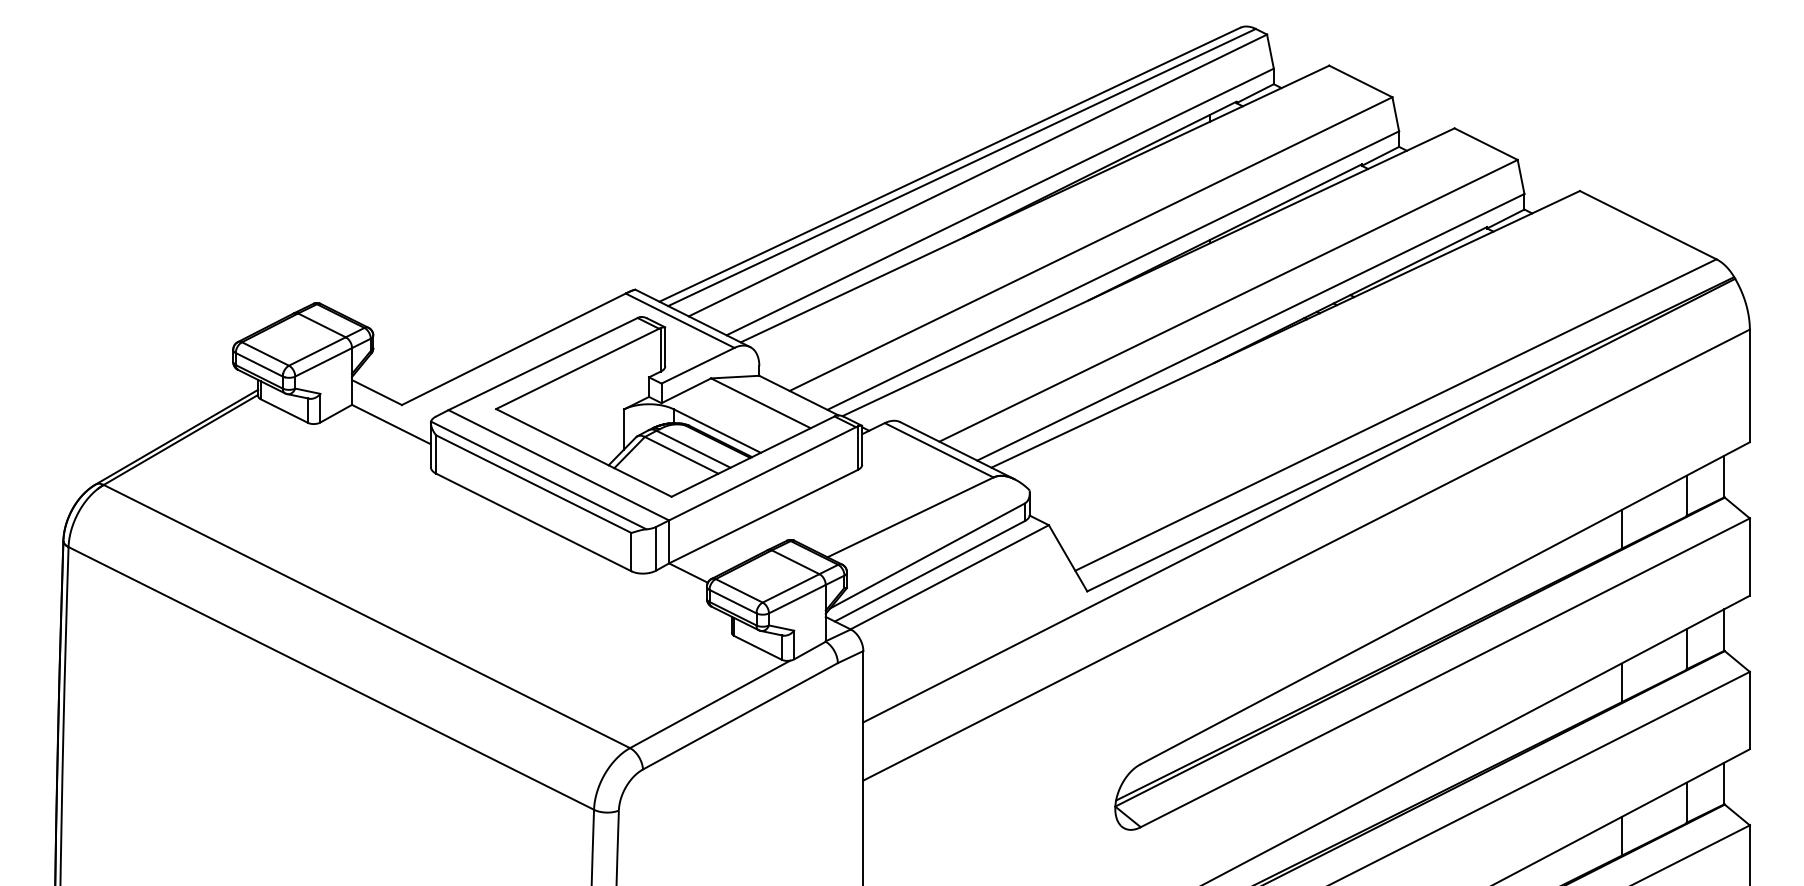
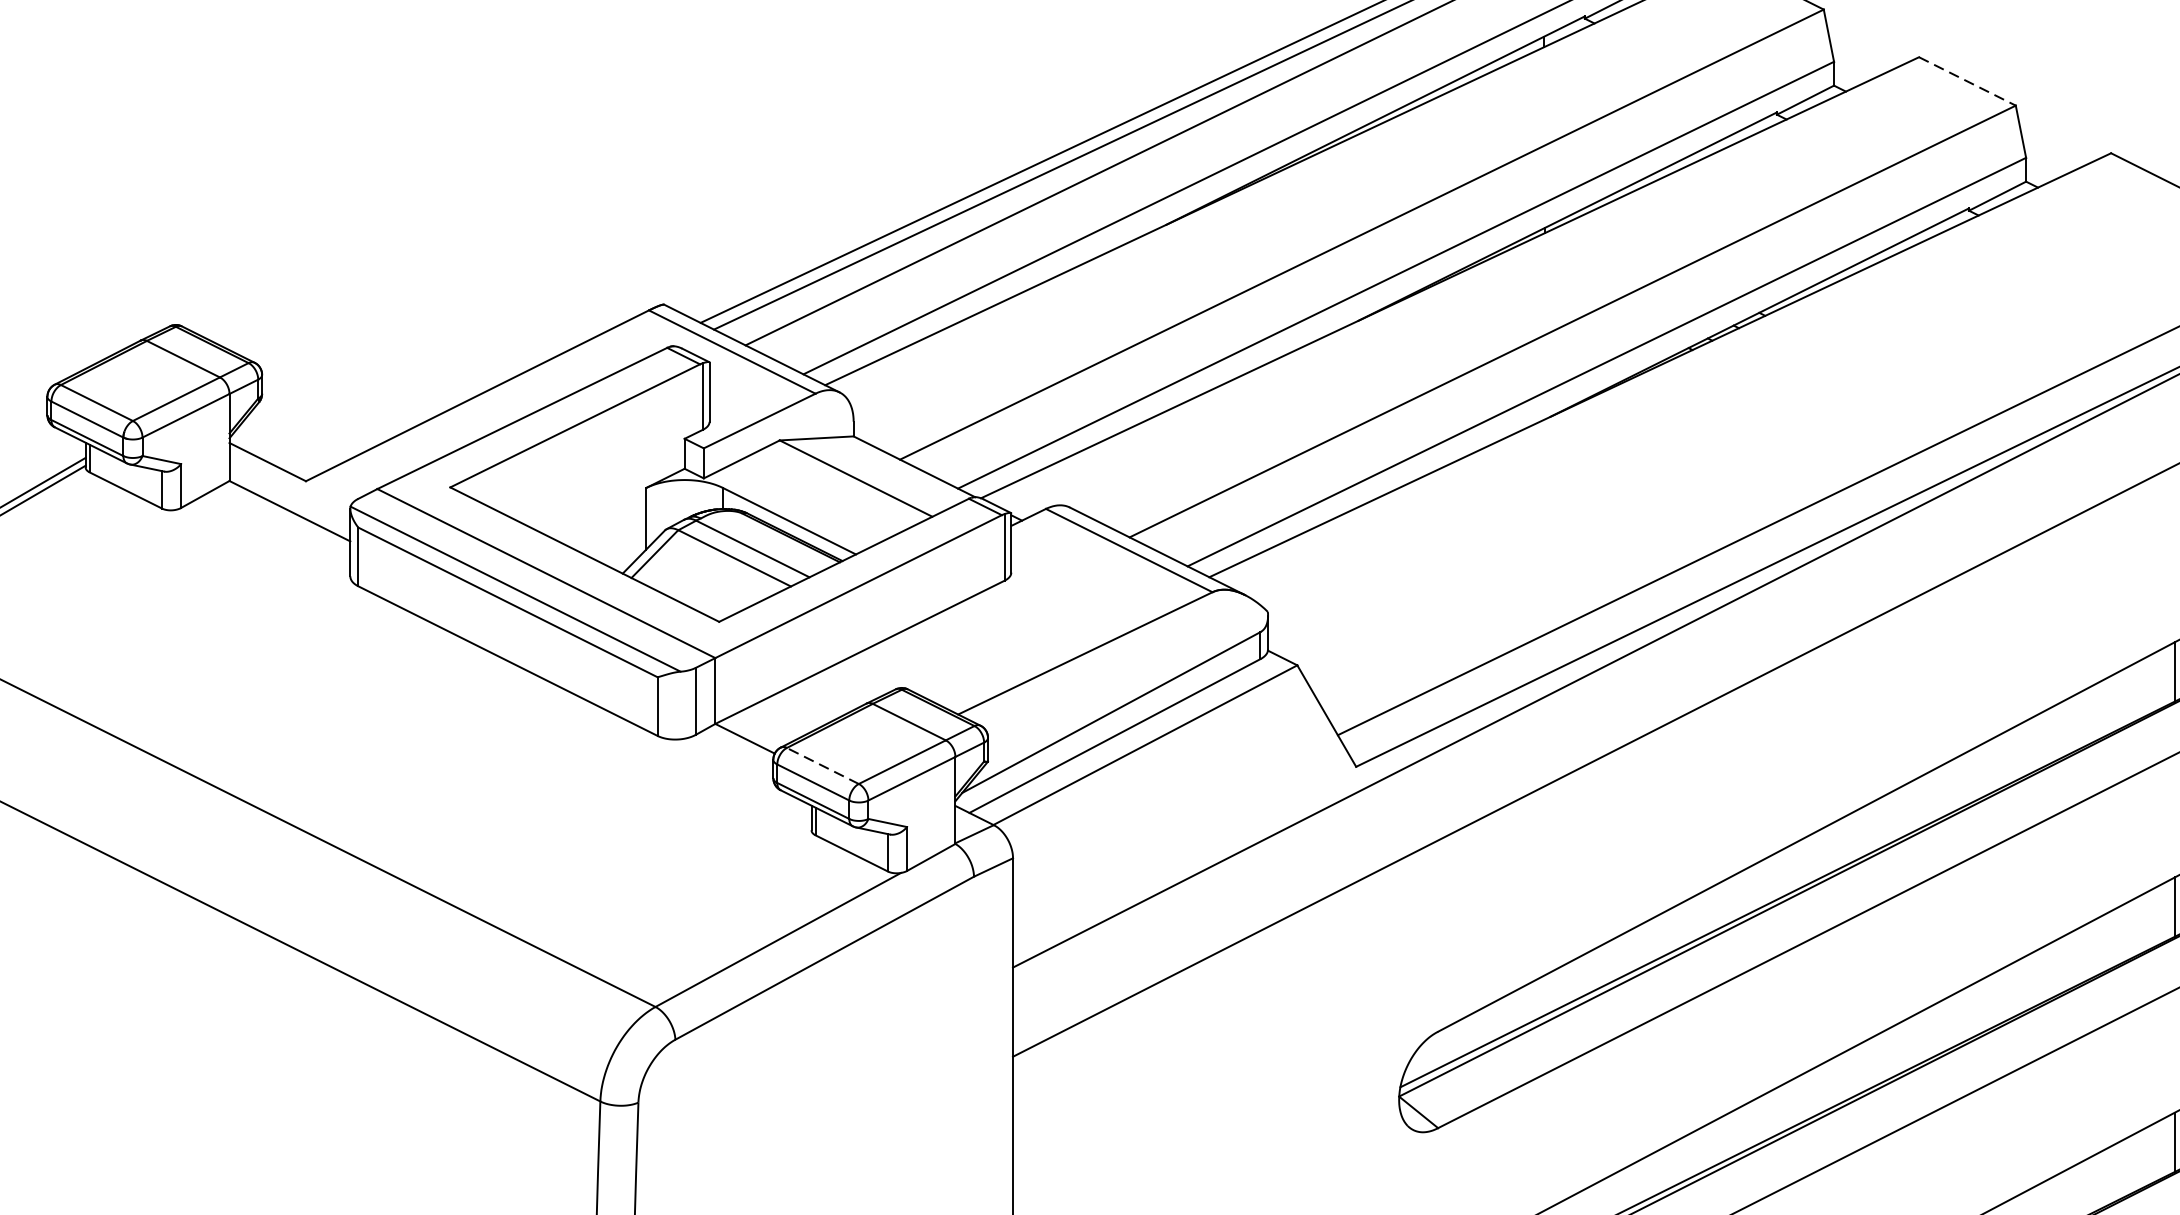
line: (1486, 144) -> (1967, 81), solid -> dashed
line: (738, 590) -> (821, 765), solid -> dashed

